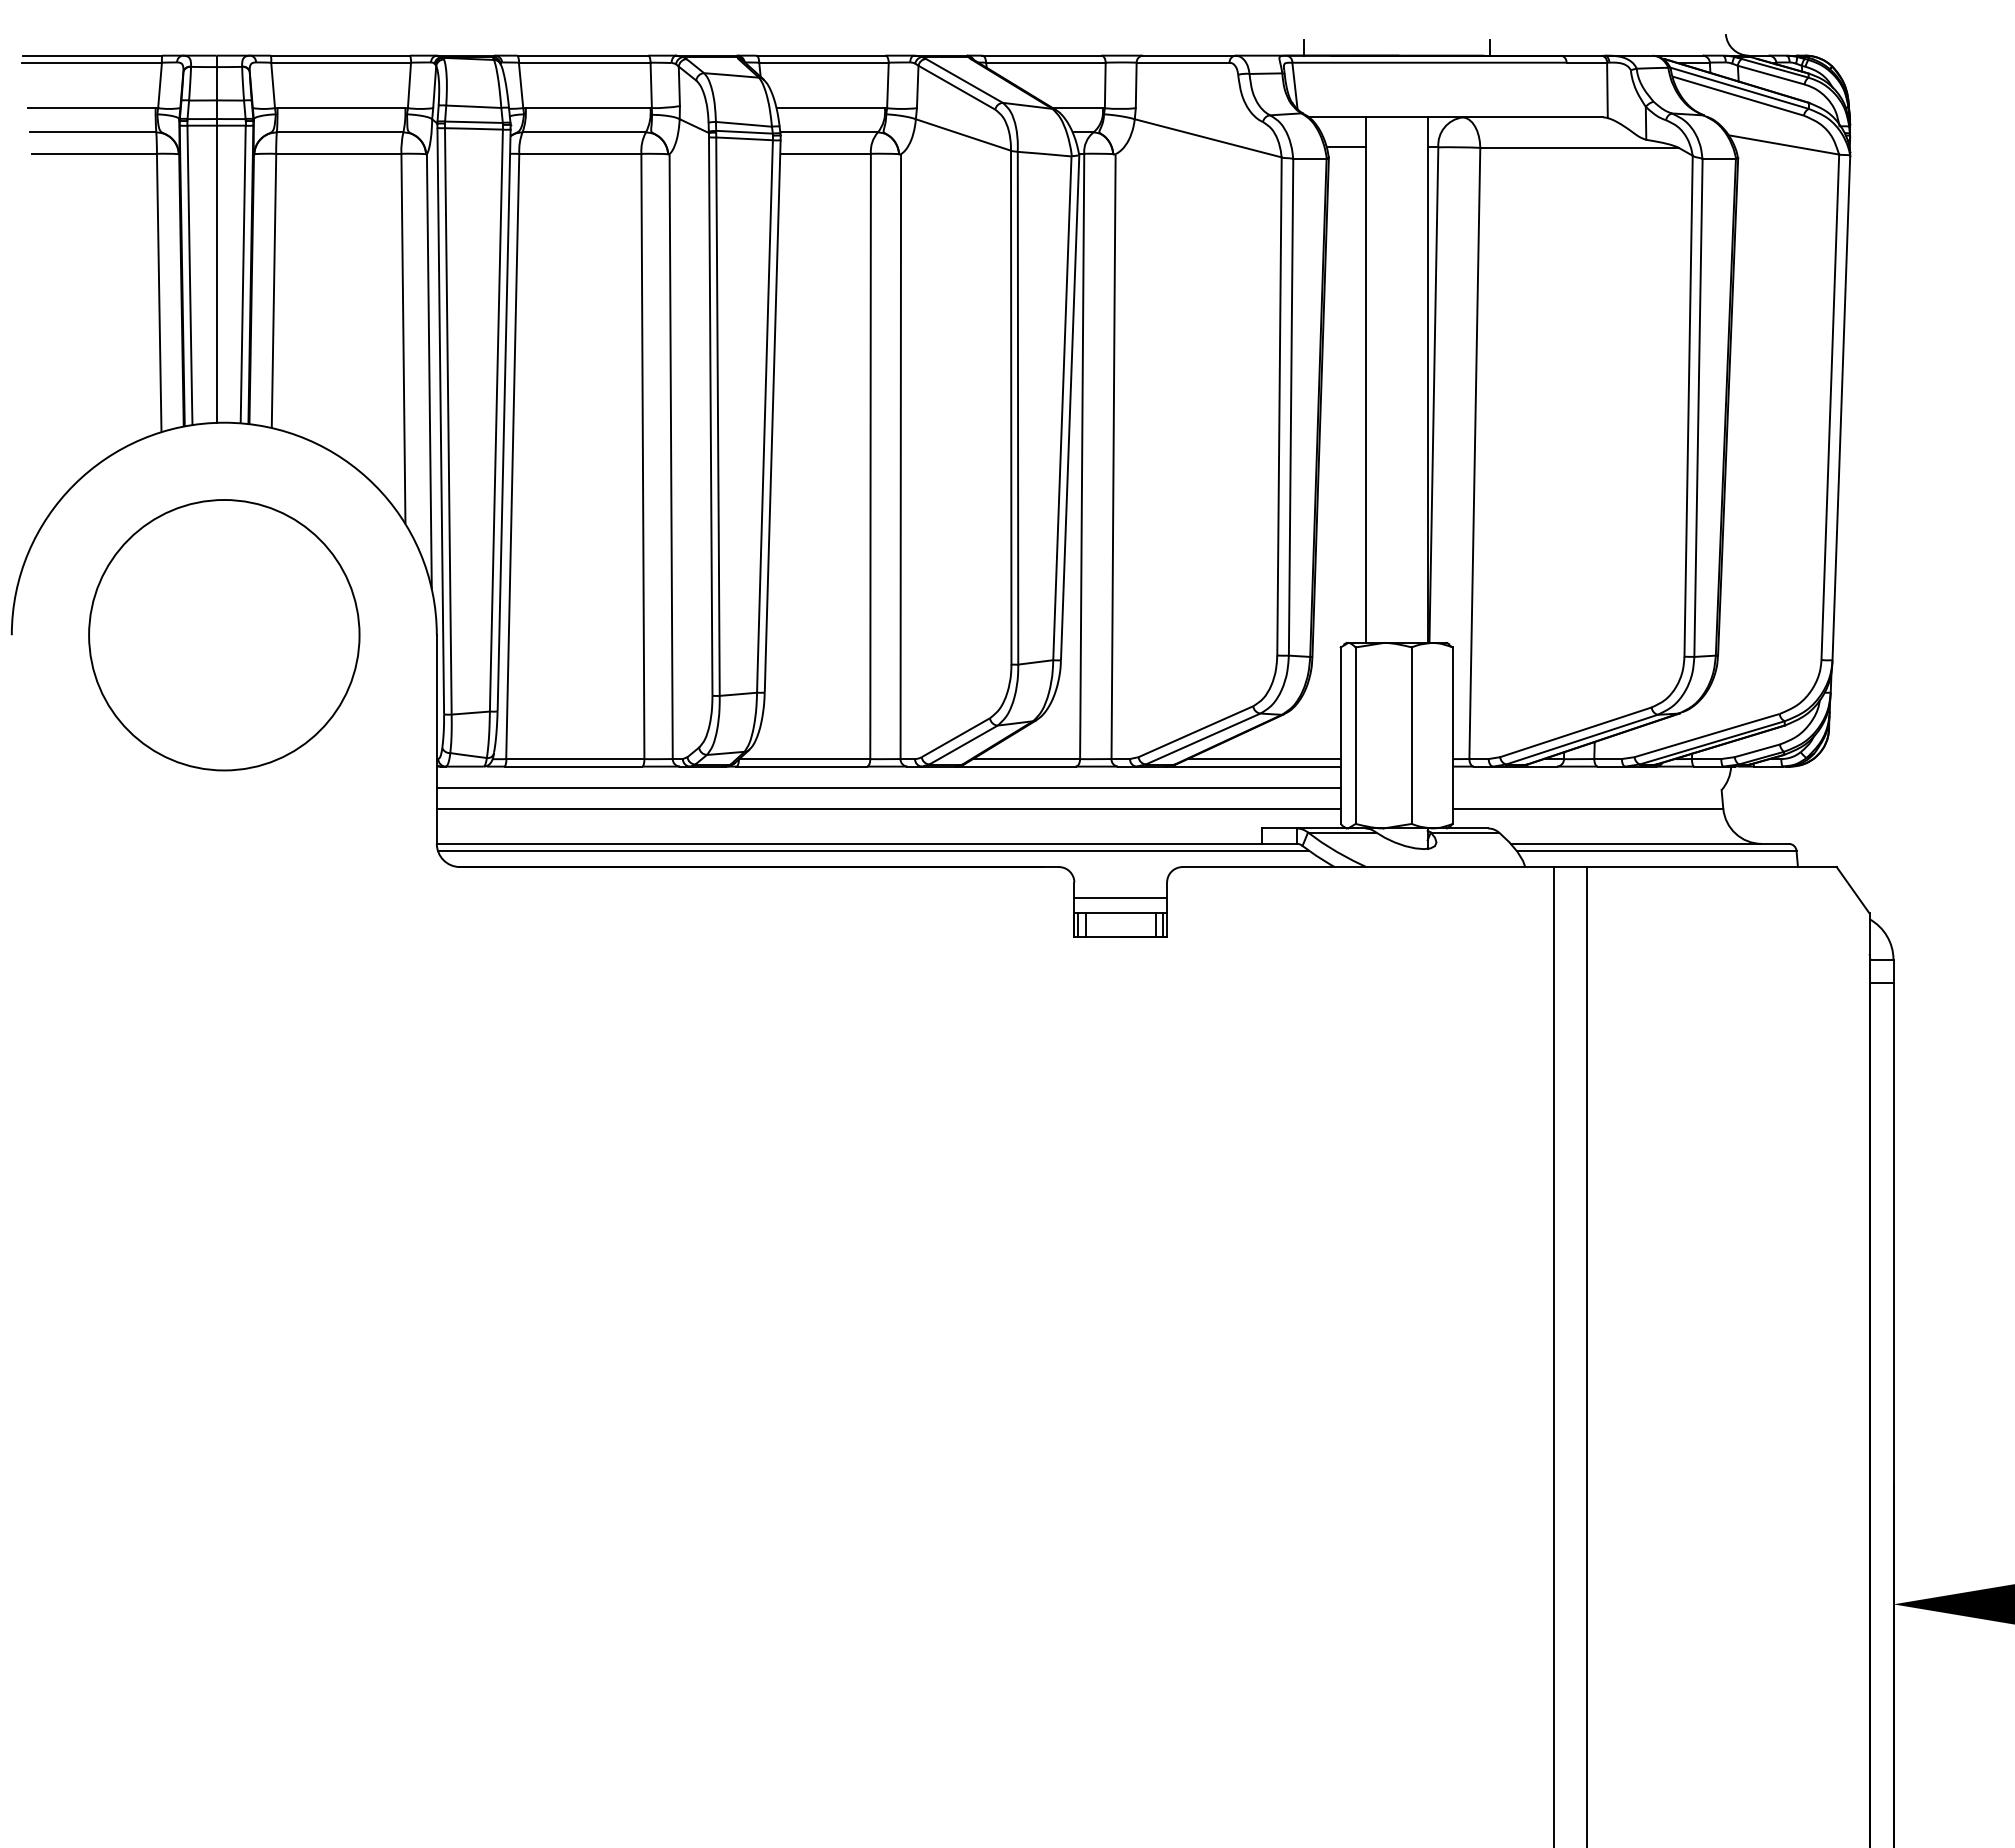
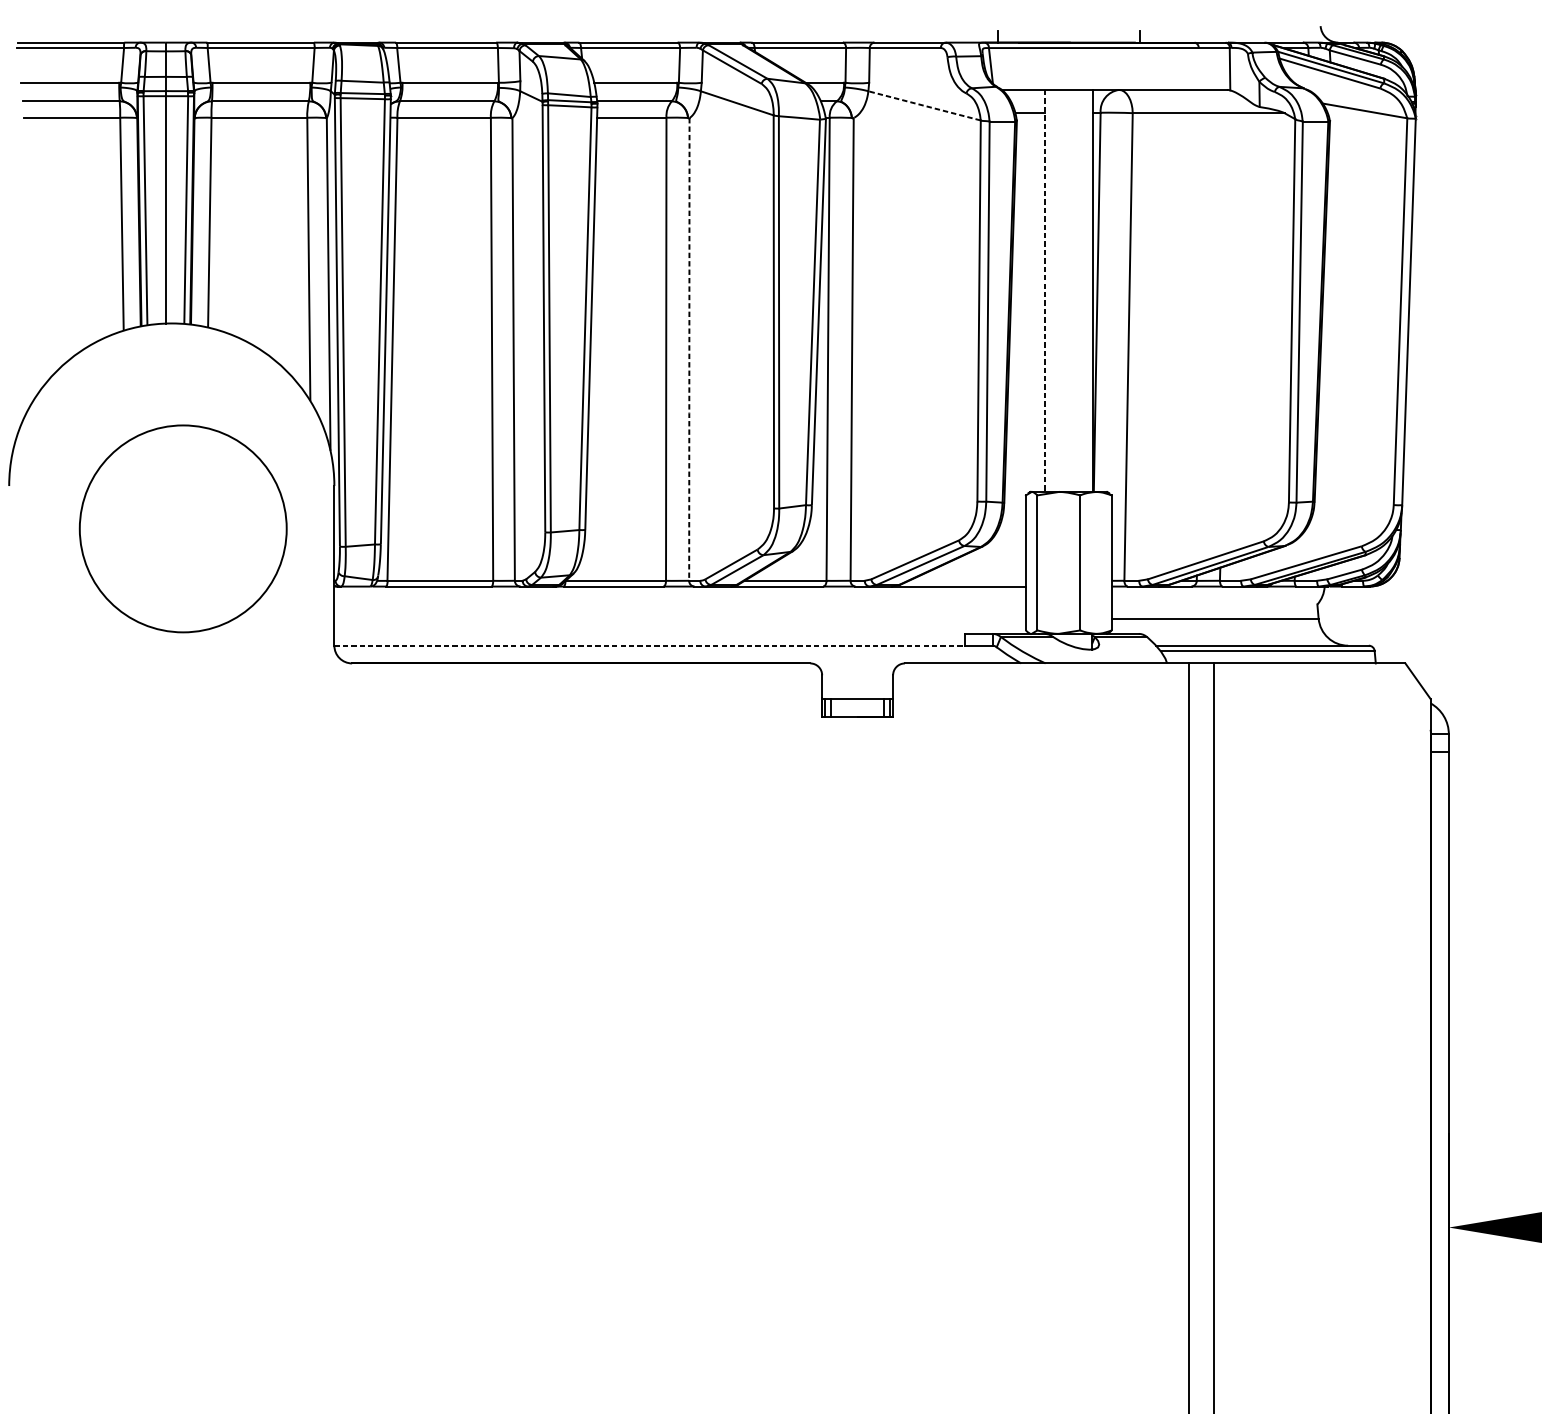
line: (1208, 138) -> (924, 106), solid -> dashed
line: (1365, 380) -> (1044, 291), solid -> dashed
line: (900, 457) -> (689, 350), solid -> dashed
circle: (224, 635) -> (183, 529), moved
line: (1264, 759) -> (967, 581), removed
line: (888, 787) -> (679, 602), removed
line: (888, 808) -> (679, 618), removed
line: (849, 843) -> (650, 645), solid -> dashed
line: (873, 850) -> (668, 650), removed
line: (1120, 897) -> (857, 686), removed

